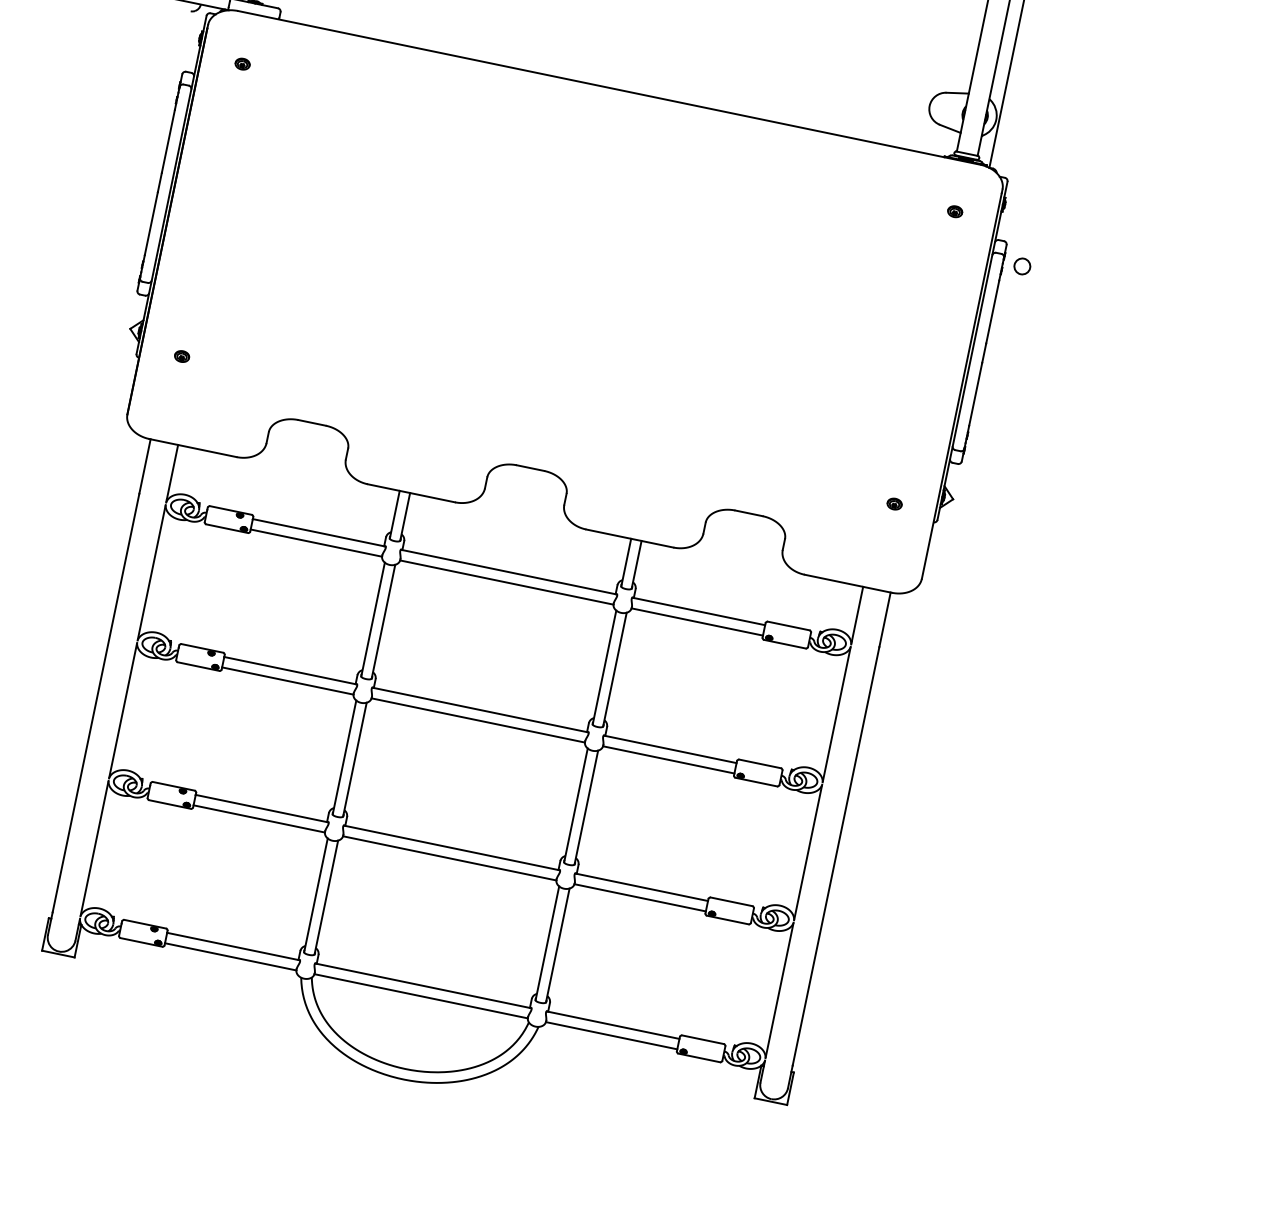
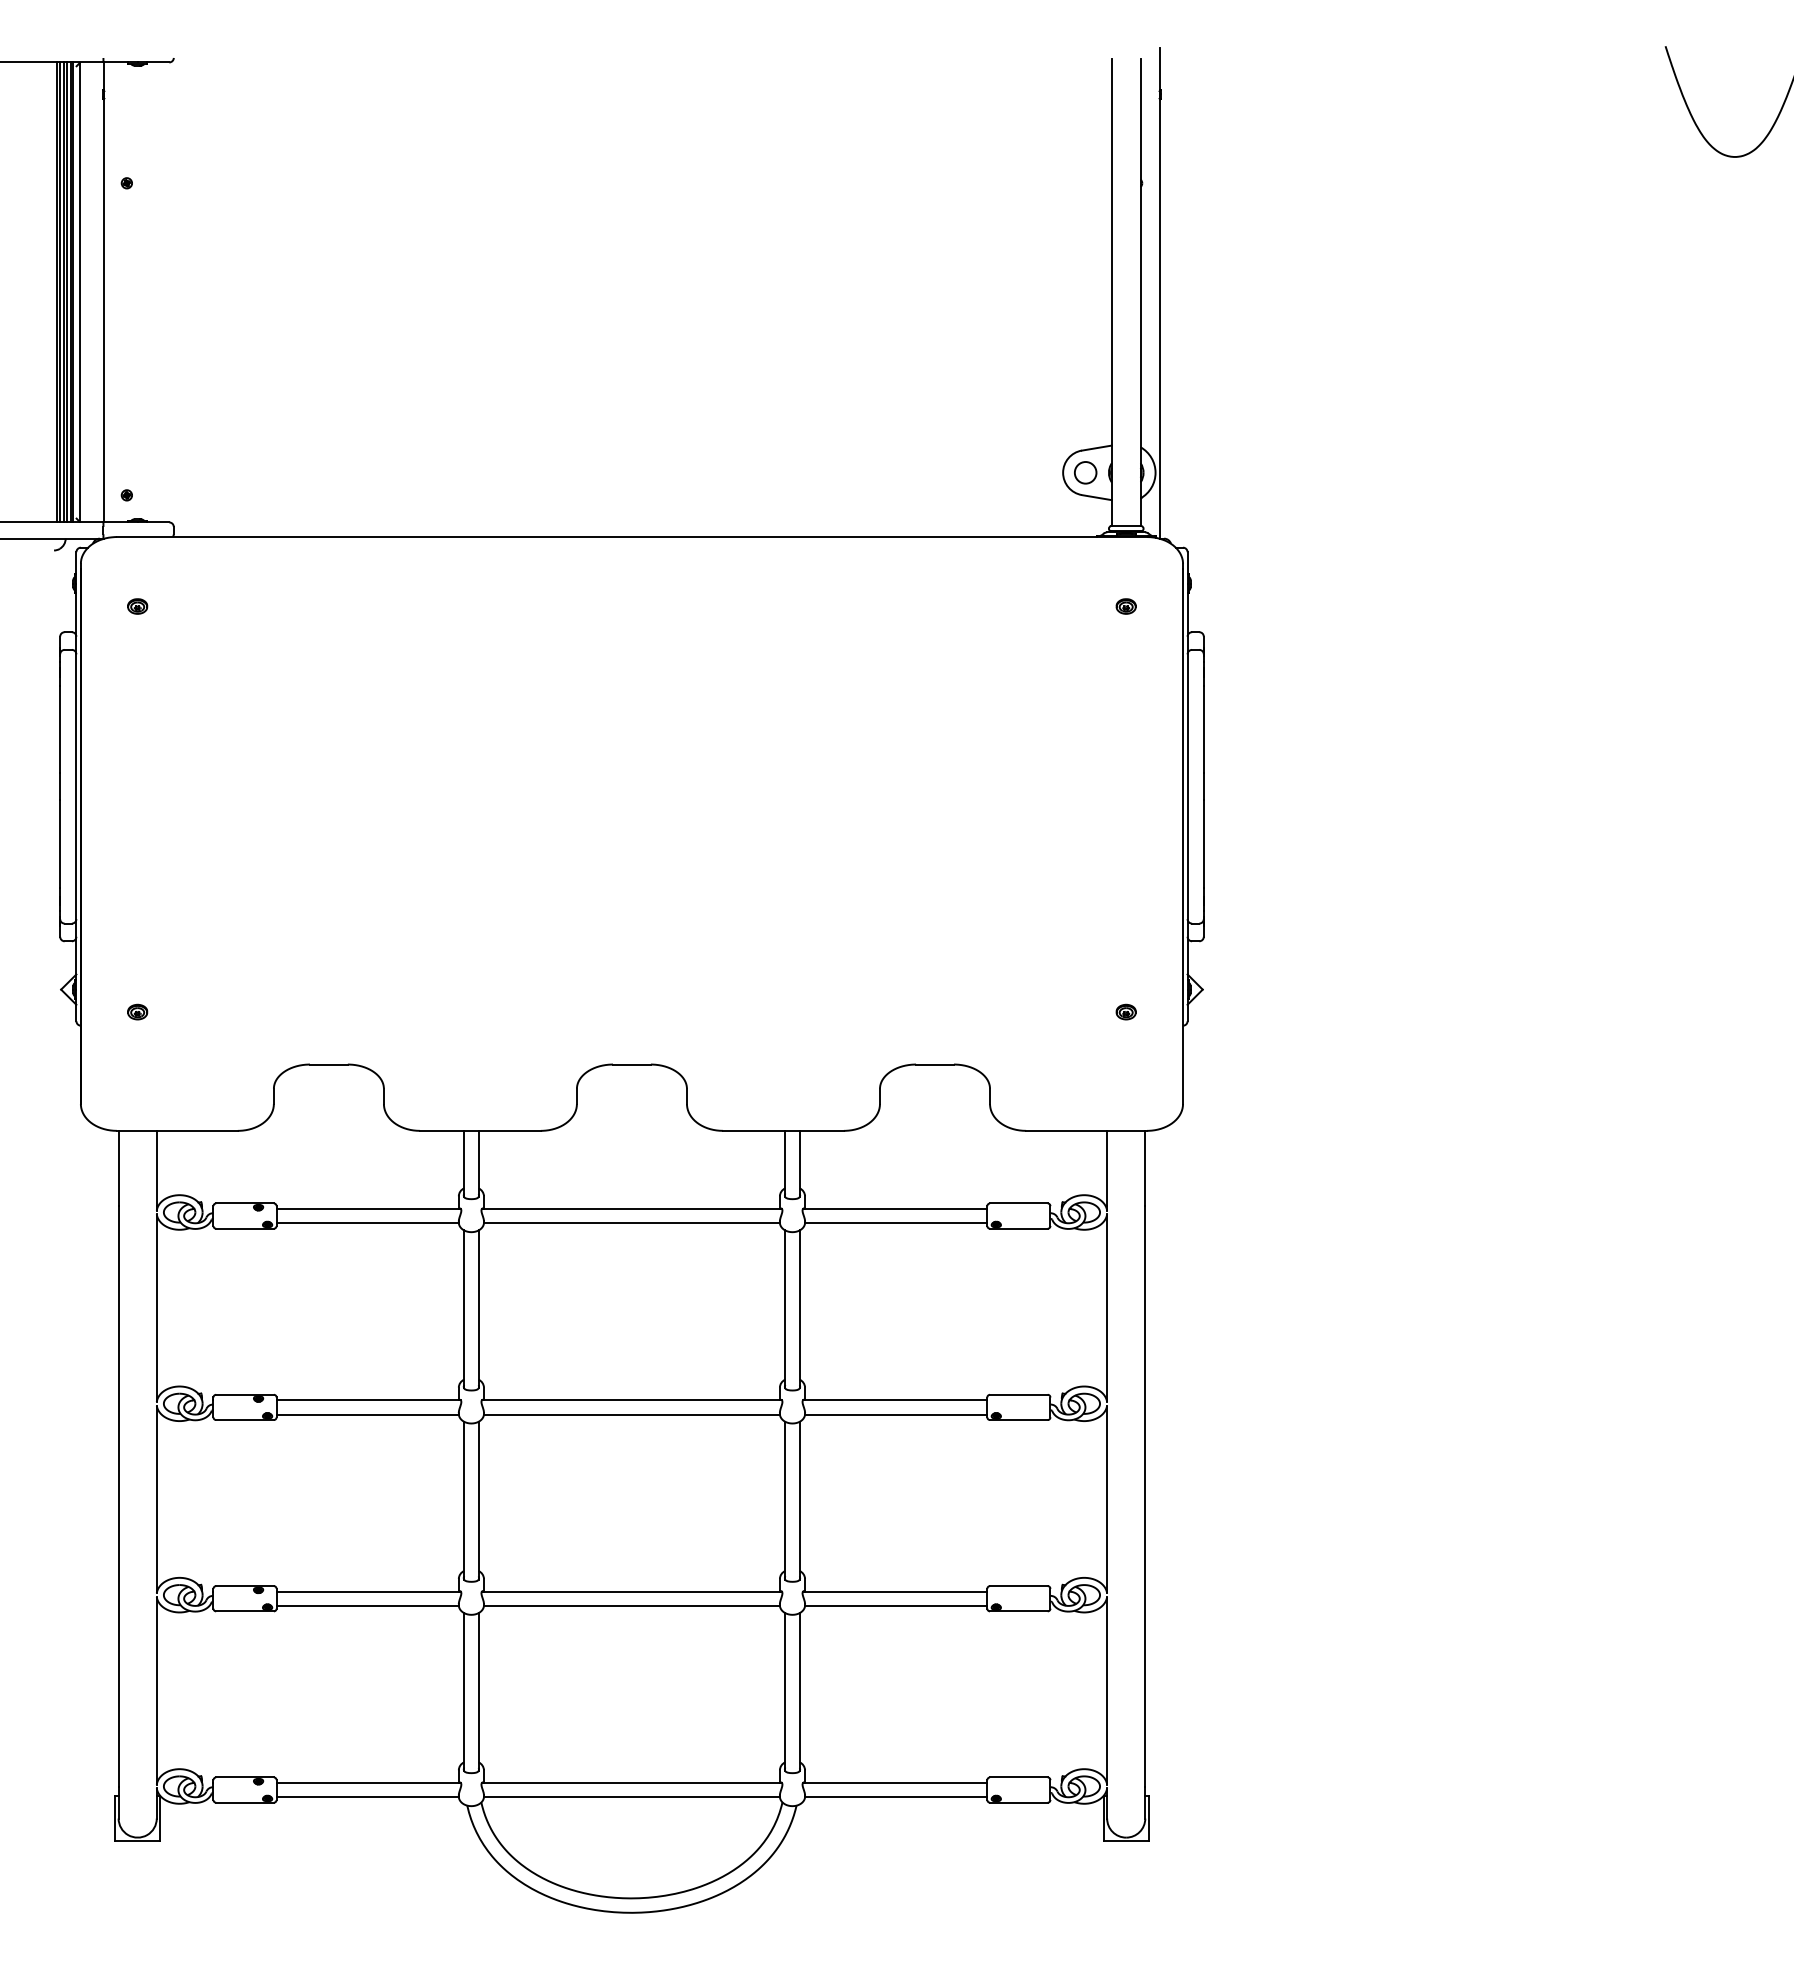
circle: (1022, 266) -> (1085, 472), moved

